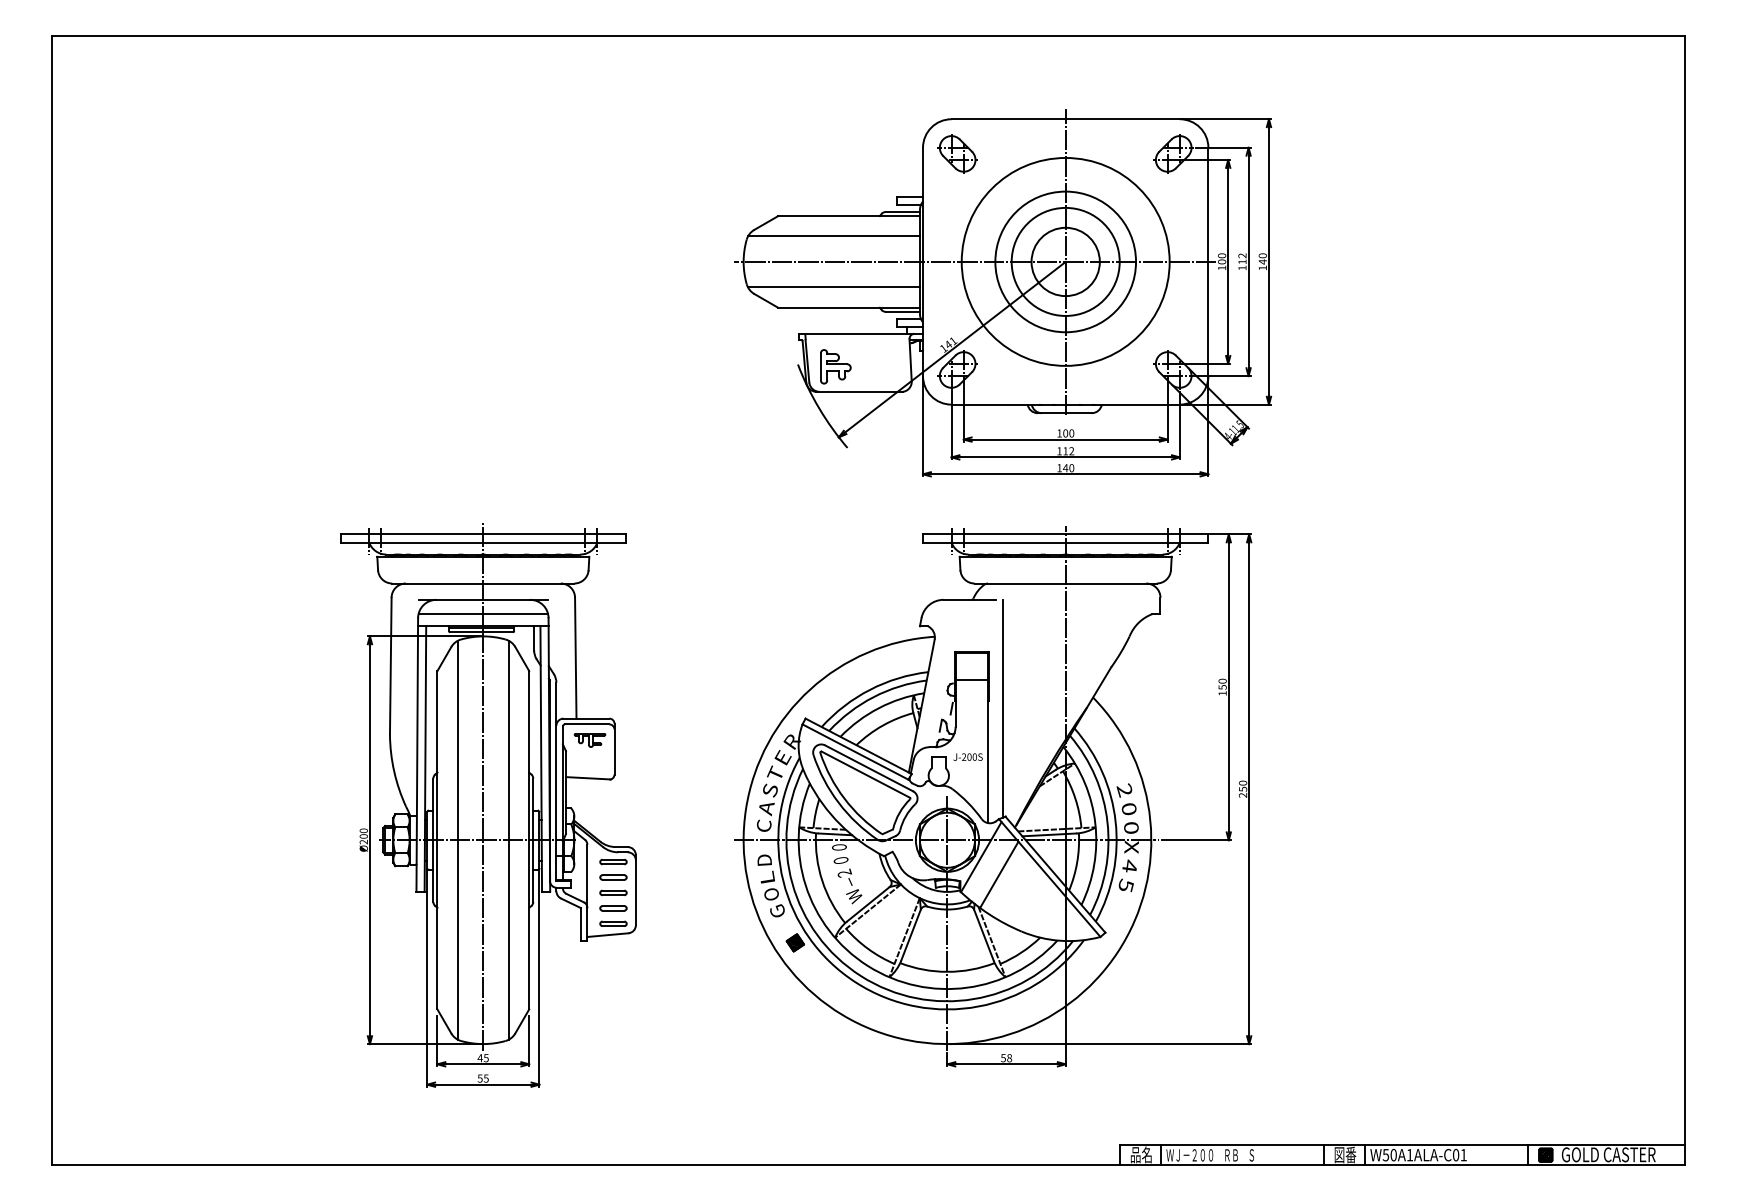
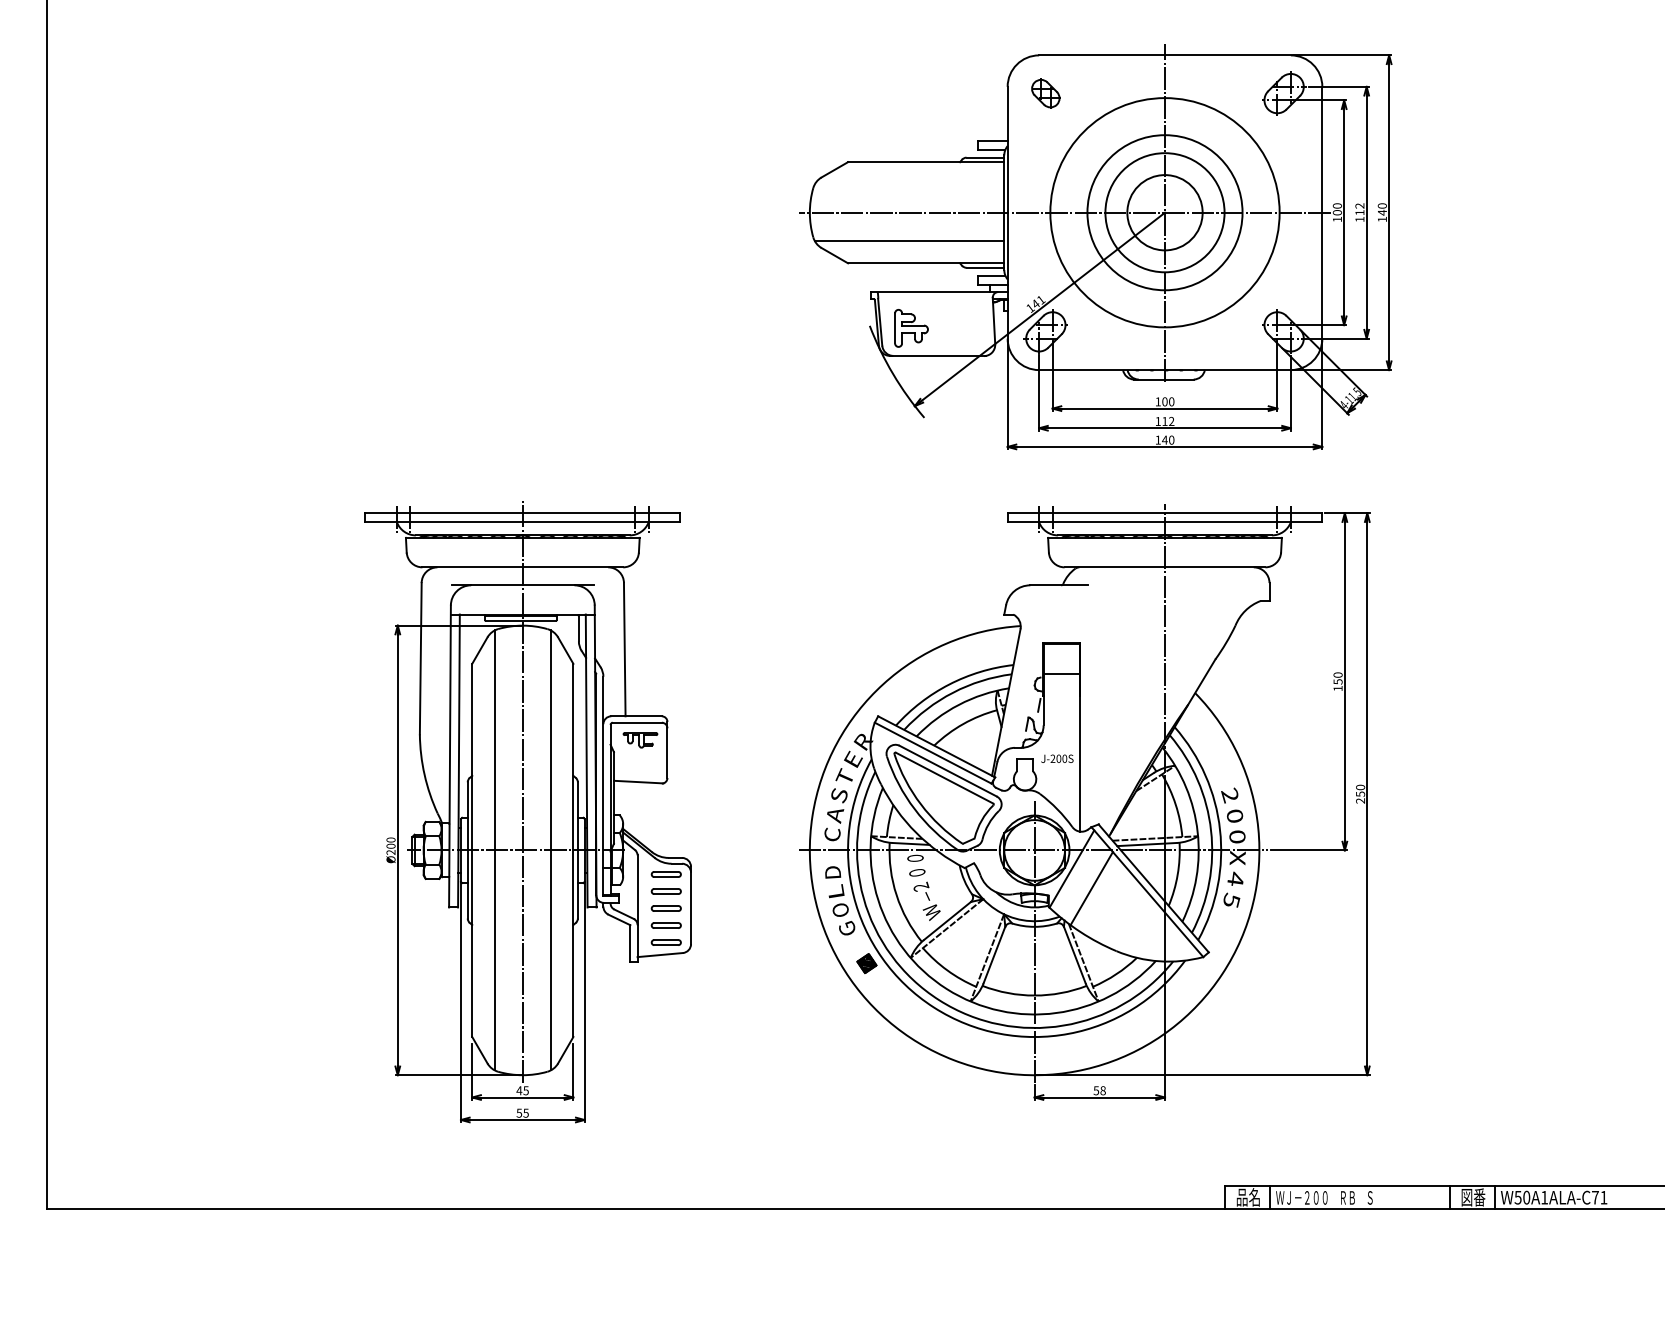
part: (957, 153) -> (1045, 93), size x0.7
line: (833, 236) -> (908, 184), removed
line: (483, 614) -> (523, 601), removed
line: (1002, 708) -> (1095, 705), removed
text: (1456, 1154) -> (1595, 1196), W50A1ALA-C01 -> W50A1ALA-C71

